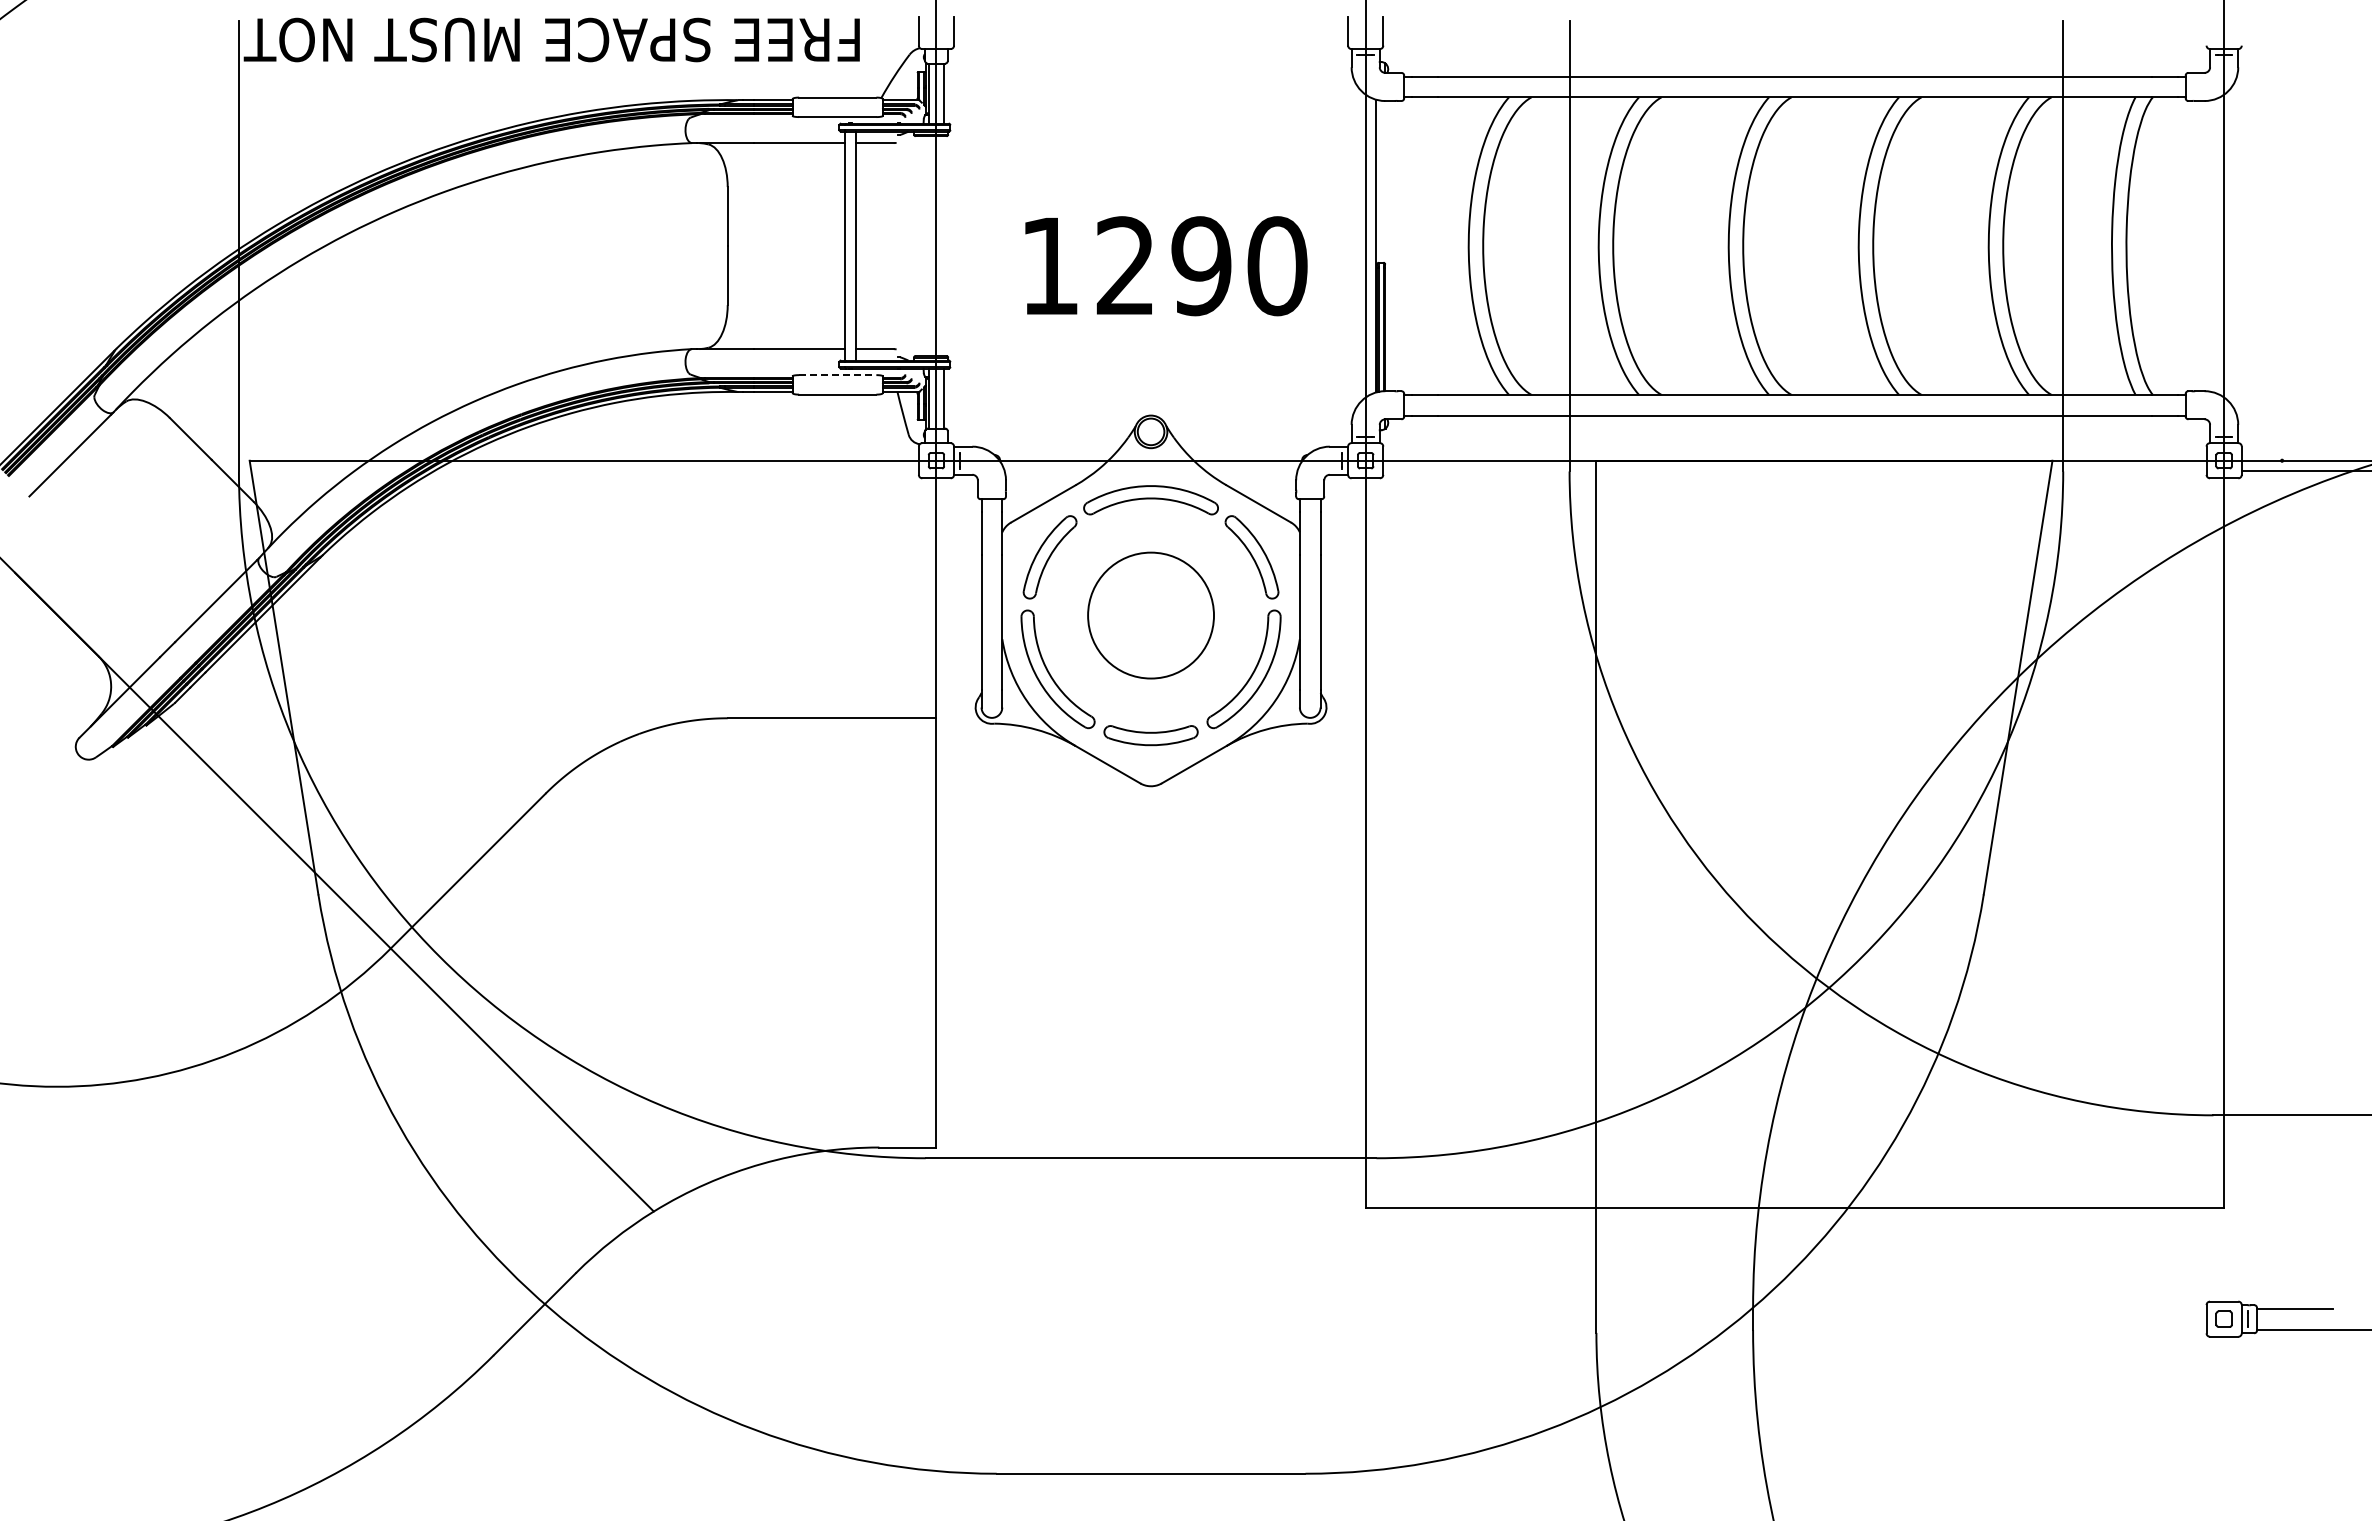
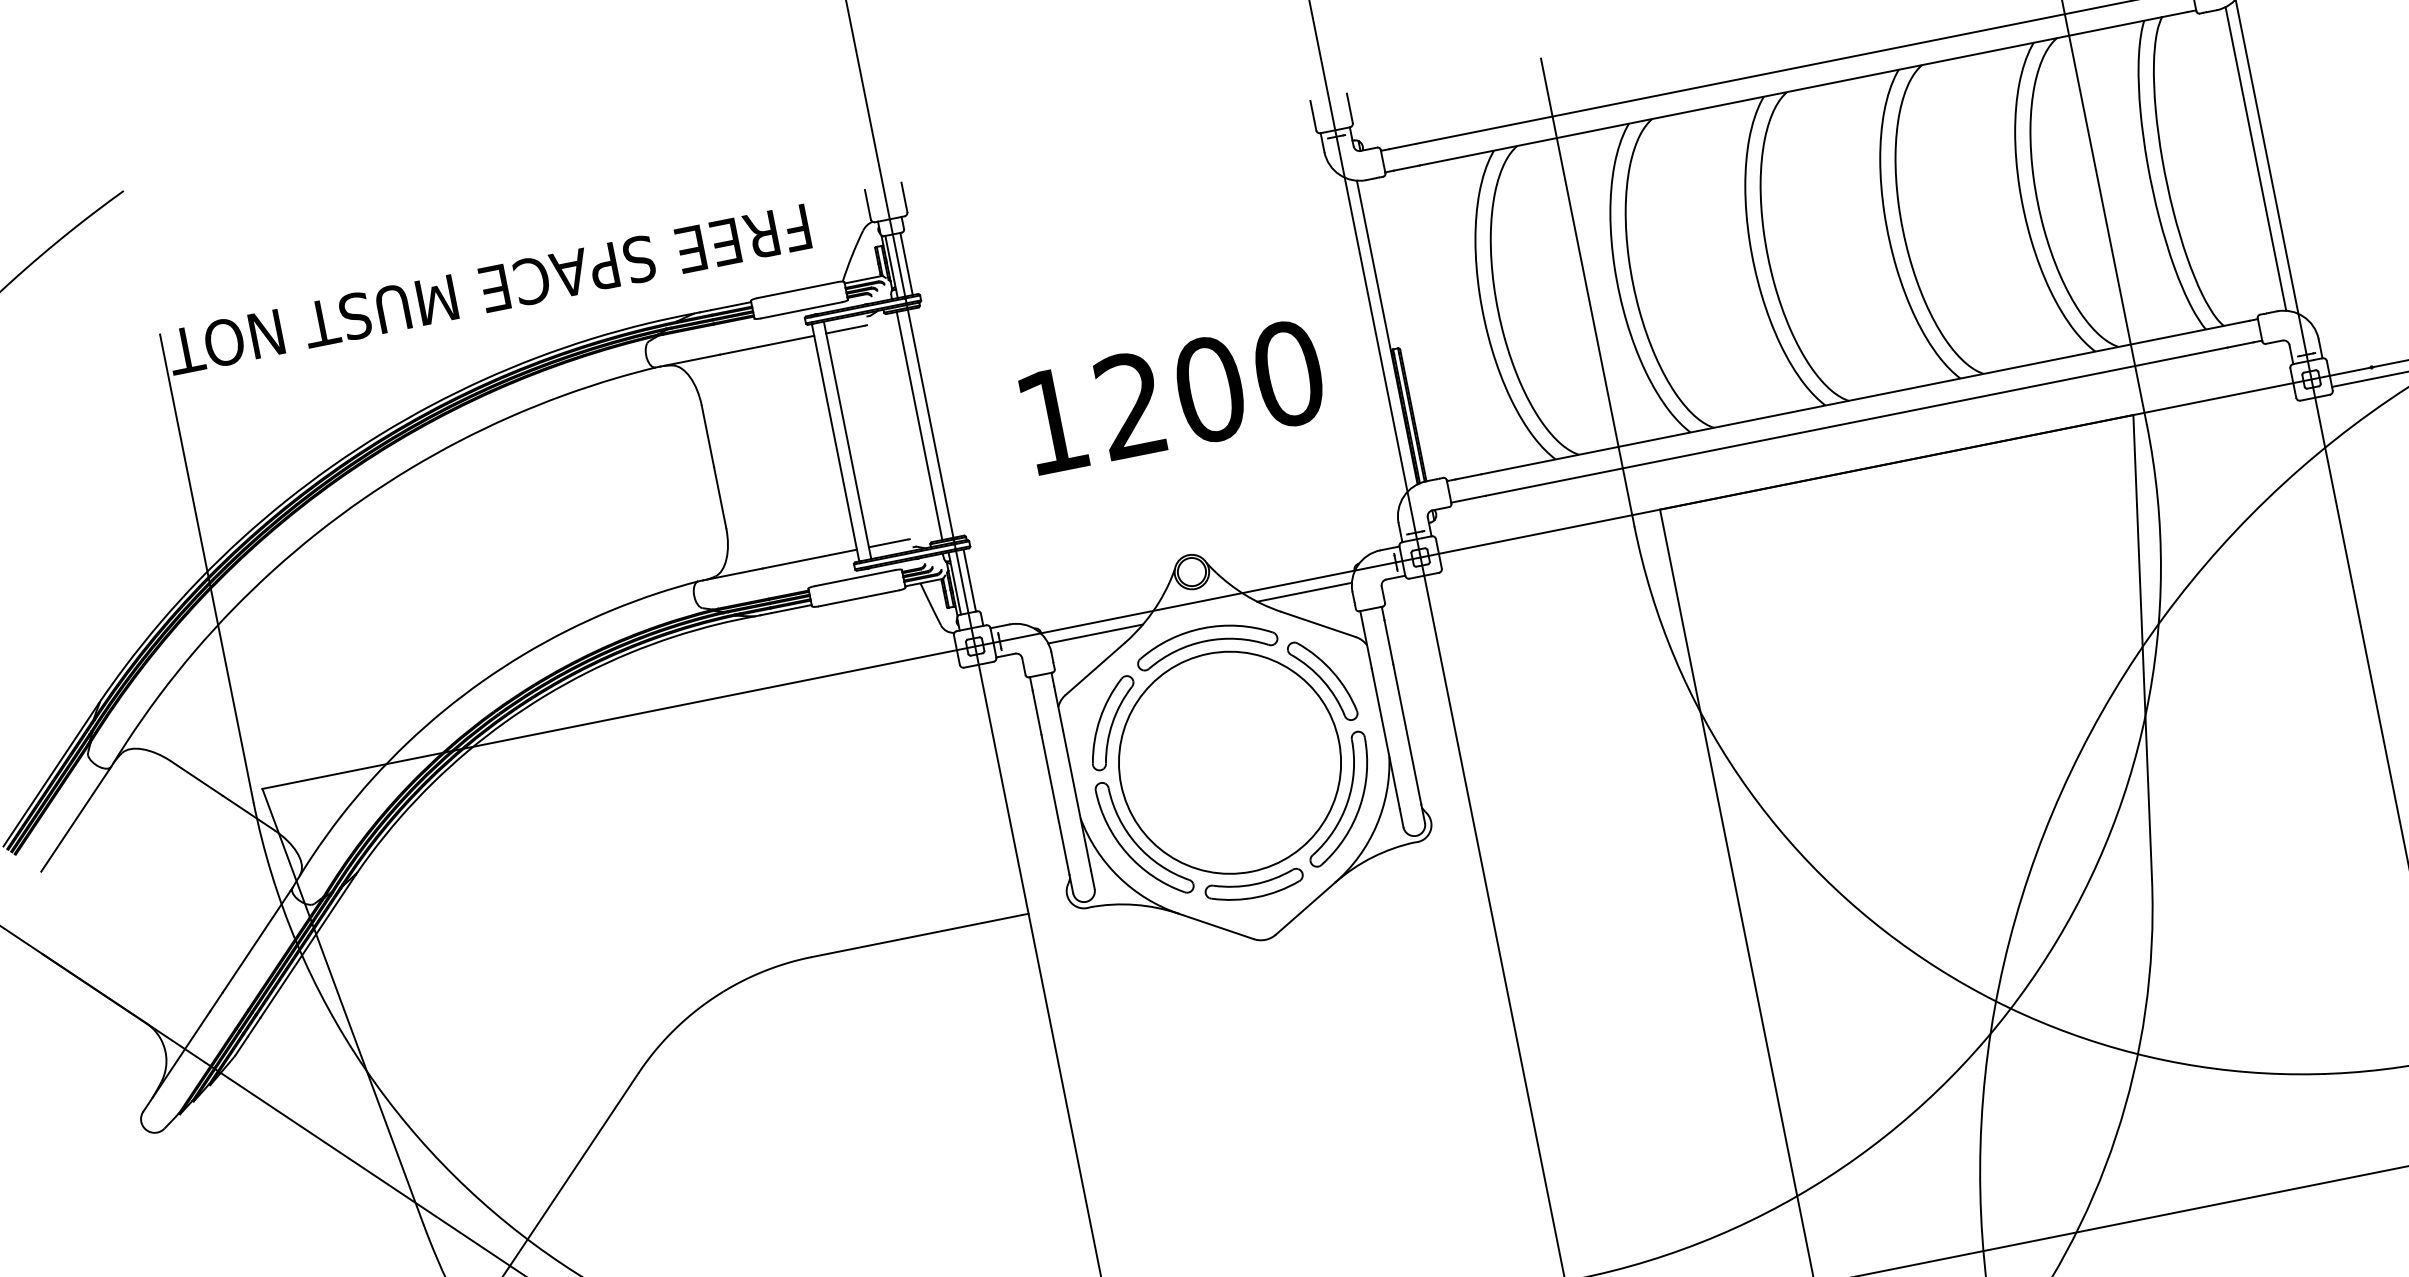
line: (2213, 245) -> (2255, 158), added
line: (925, 246) -> (919, 426), added
text: (1201, 266) -> (1209, 389), 1290 -> 1200
line: (837, 375) -> (854, 578), dashed -> solid
line: (1050, 471) -> (1095, 634), added
line: (1251, 471) -> (1304, 592), added
circle: (1150, 615) -> (1229, 762), size x1.67

